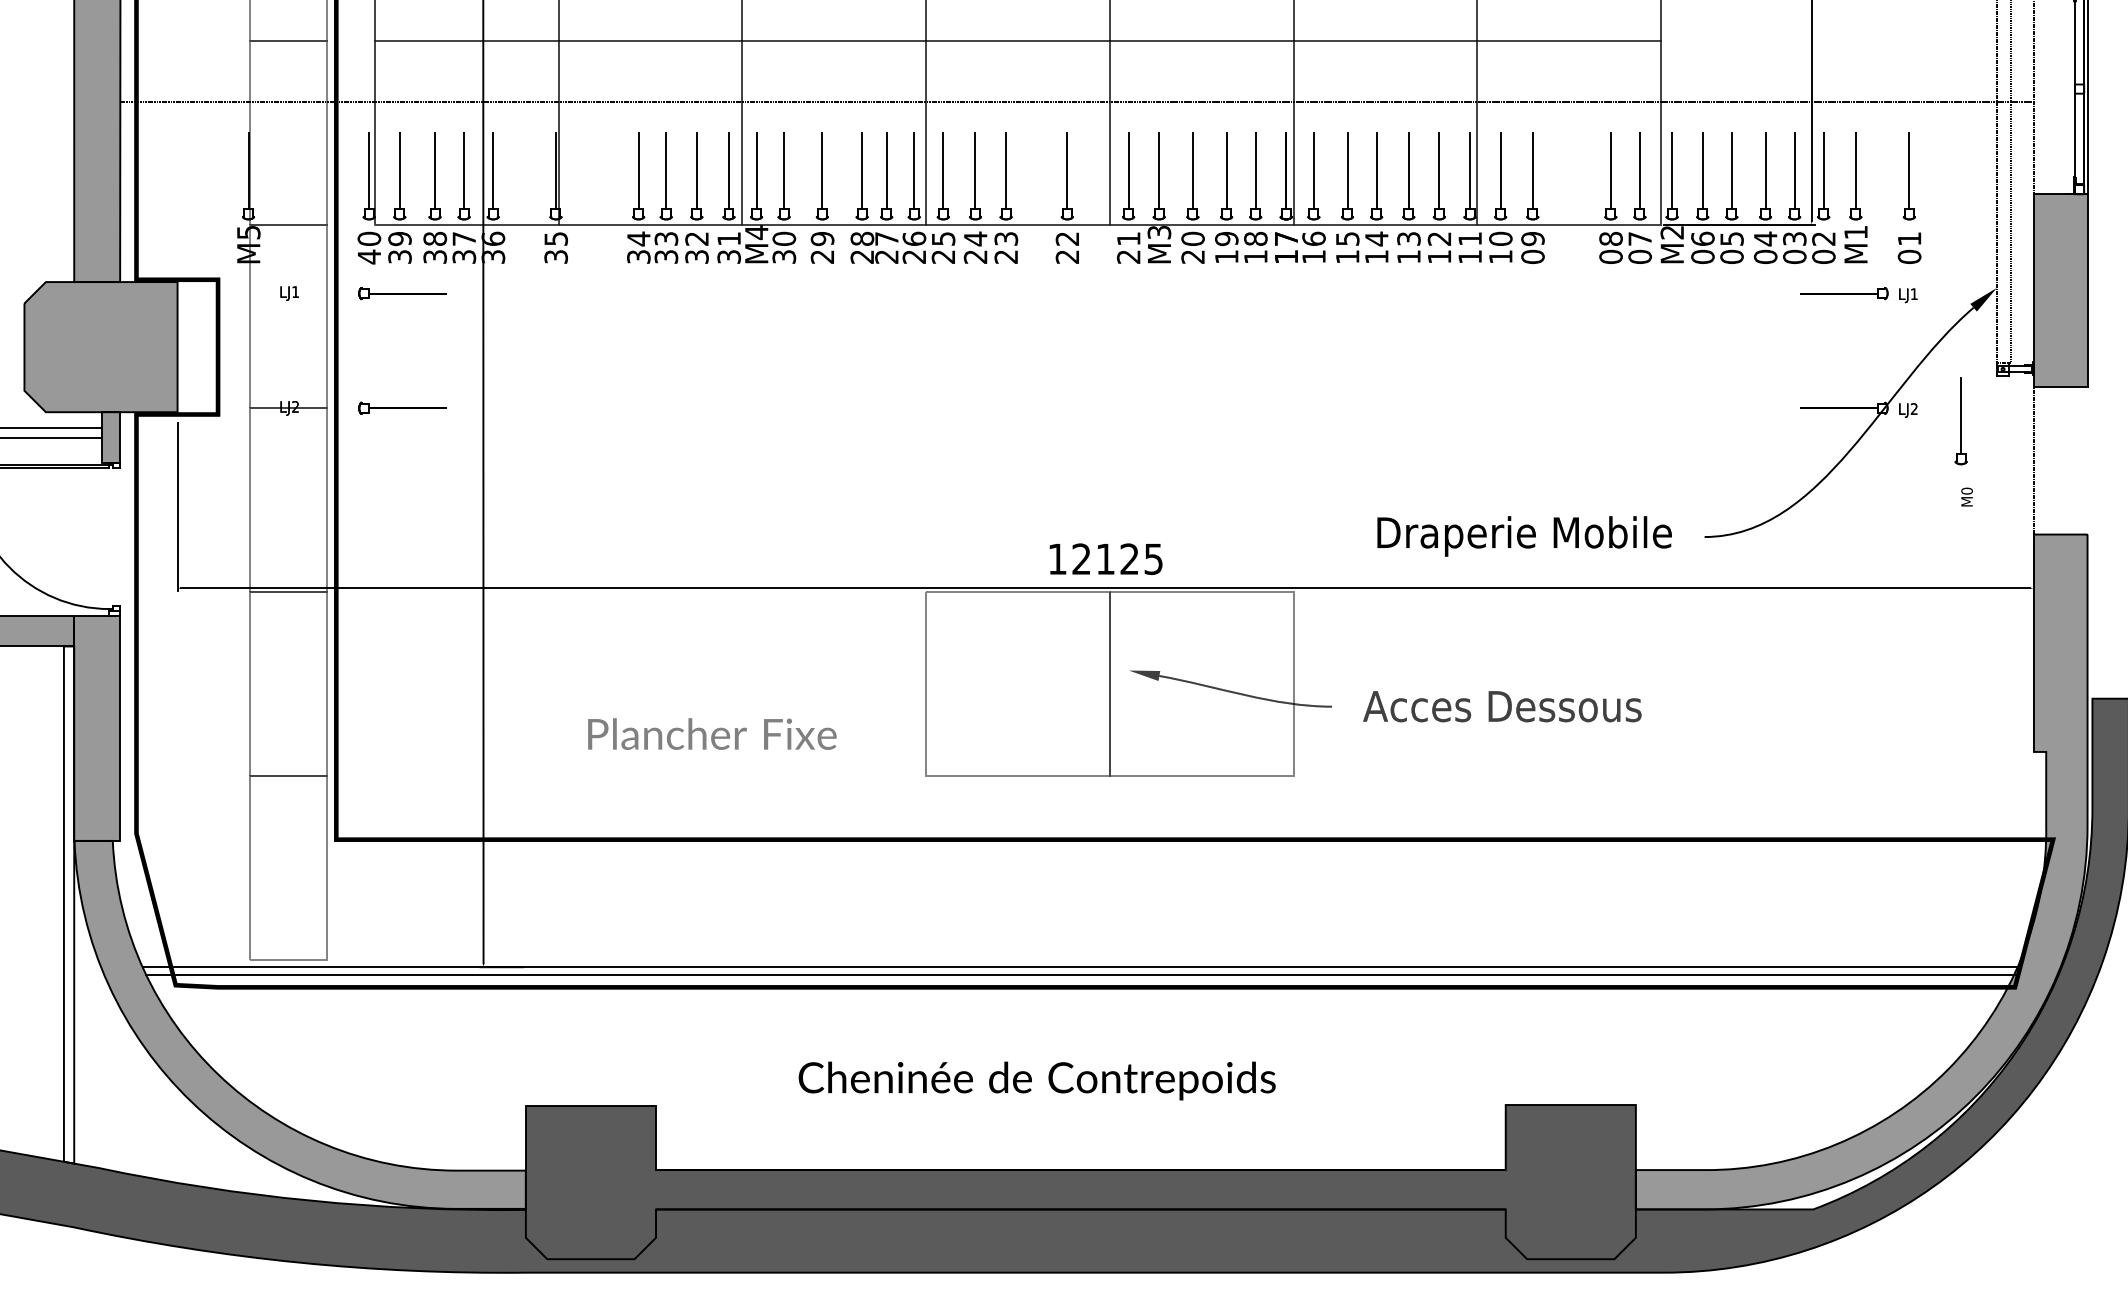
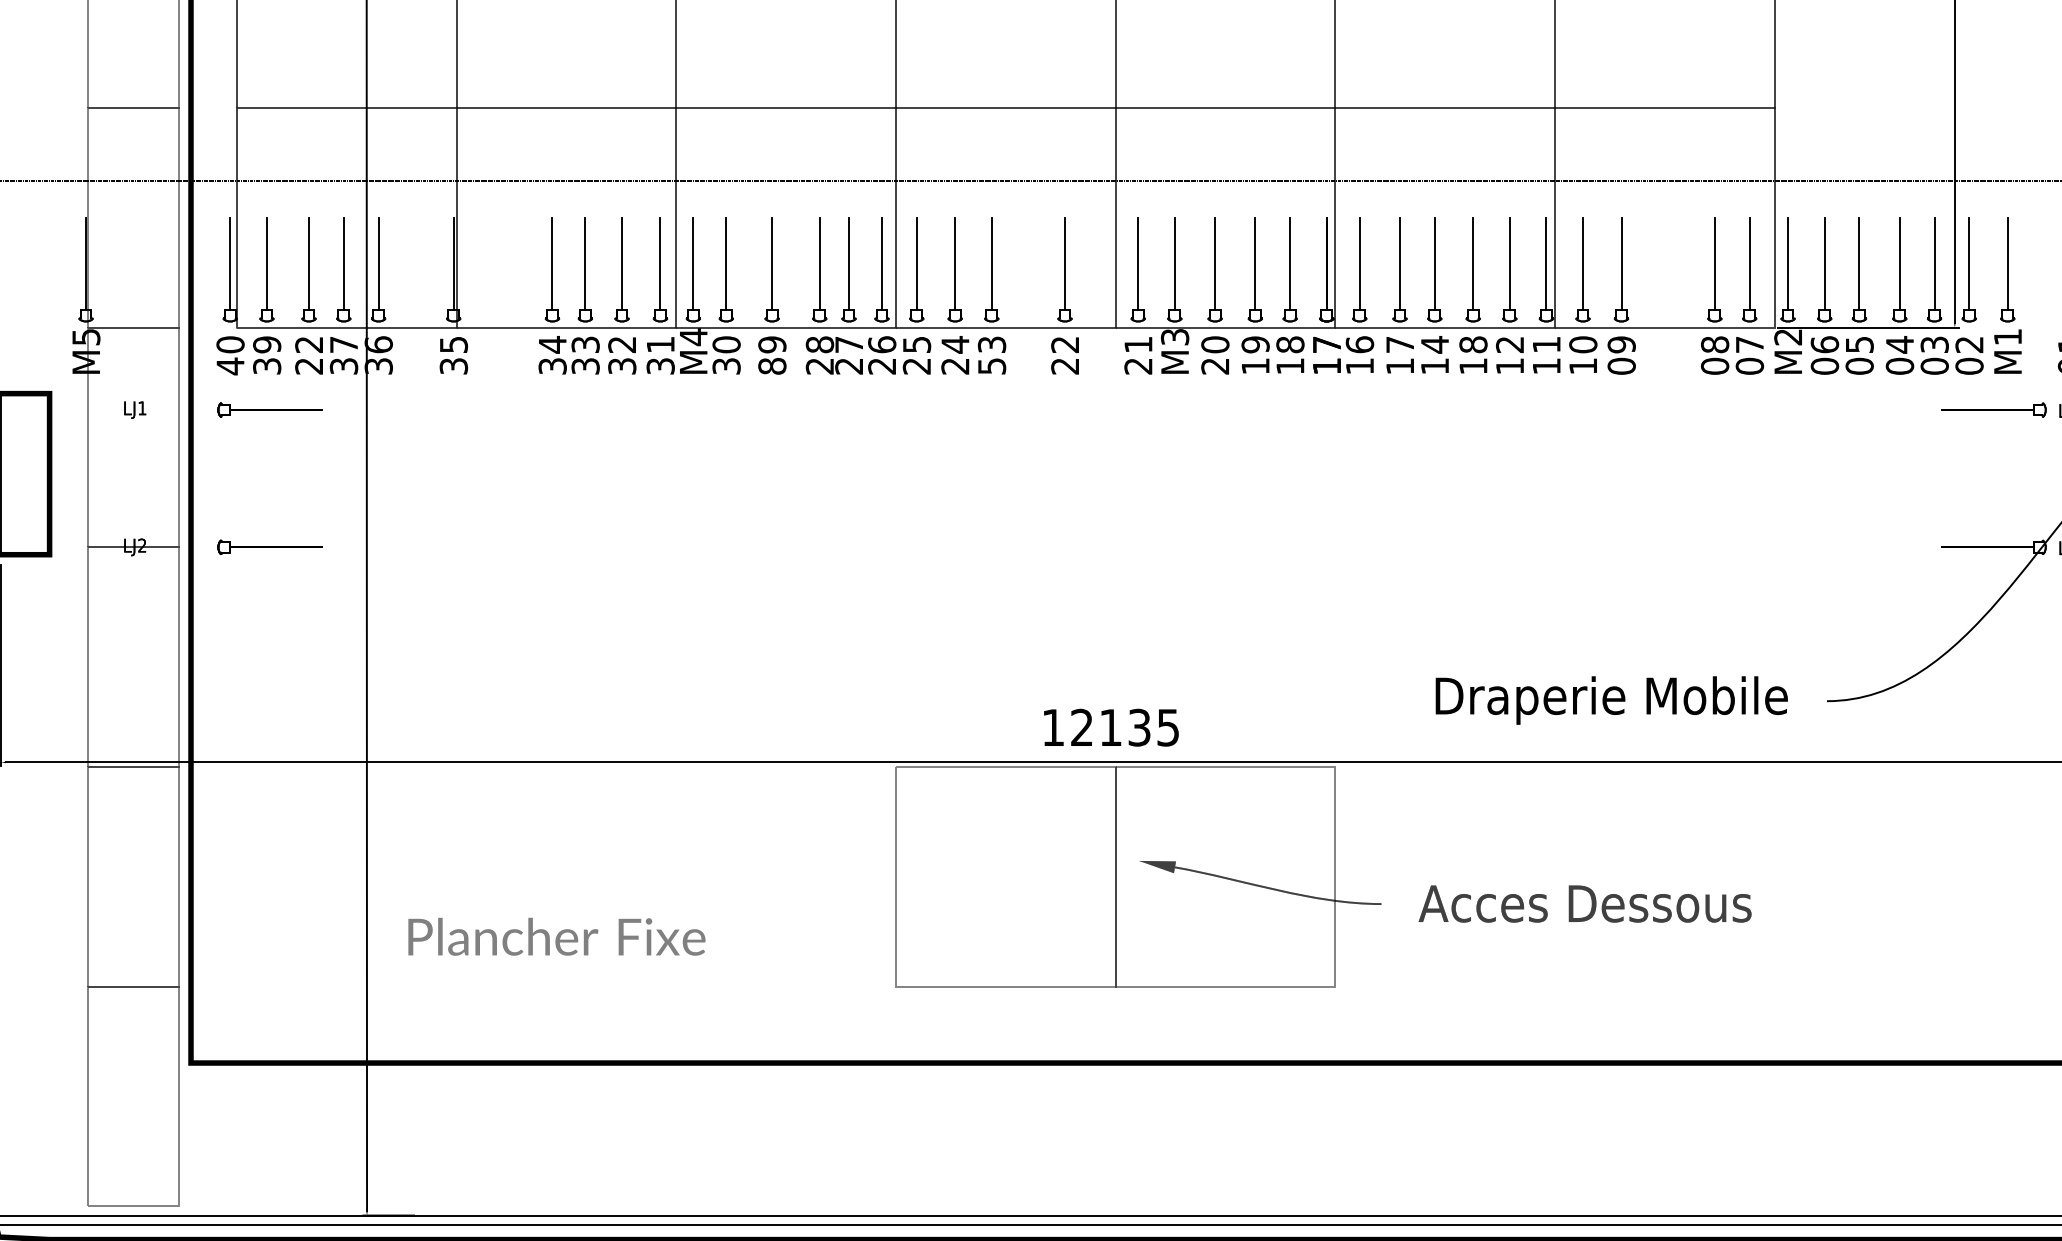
text: (1347, 238) -> (1399, 344), 15 -> 17
text: (1408, 238) -> (1472, 344), 13 -> 18
text: (435, 247) -> (309, 355), 38 -> 22
text: (822, 256) -> (772, 365), 29 -> 89
text: (1006, 256) -> (992, 365), 23 -> 53
text: (1129, 558) -> (1139, 726), 12125 -> 12135
text: (712, 733) -> (557, 936), moved

